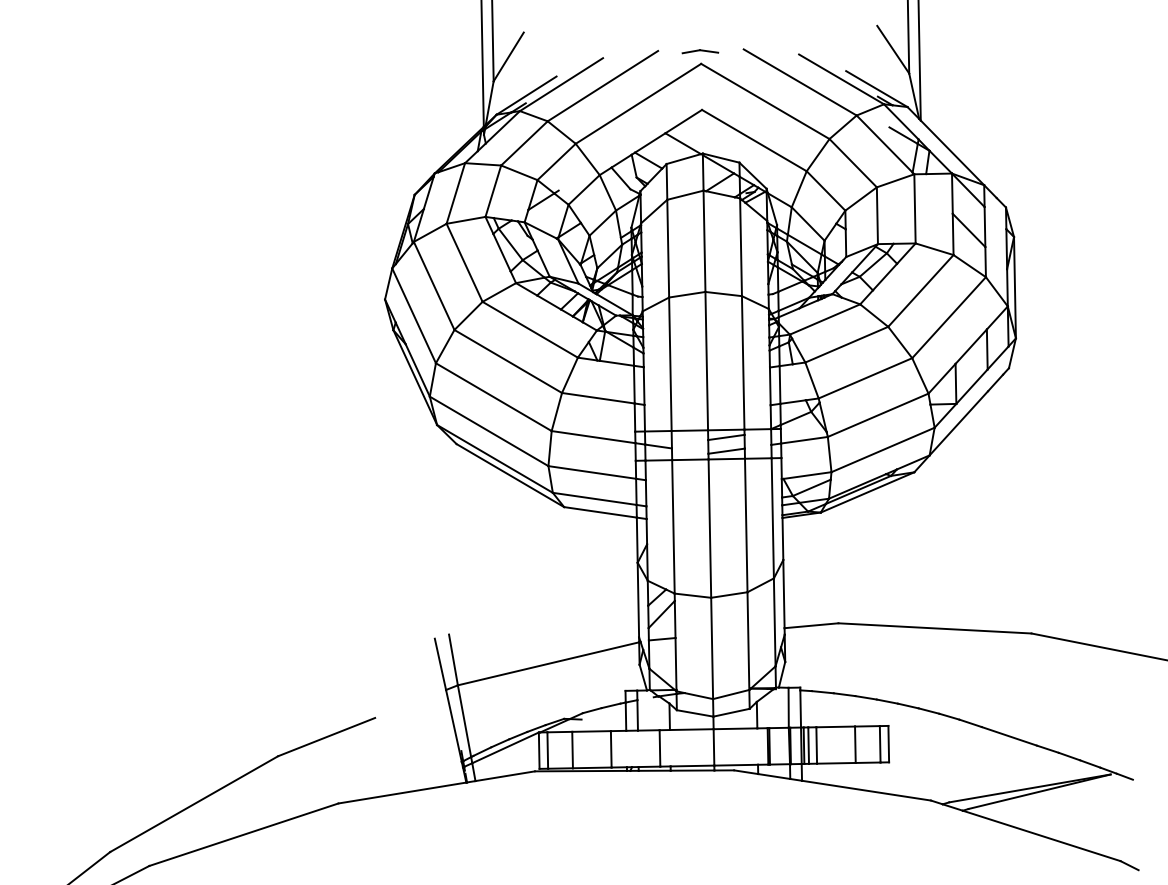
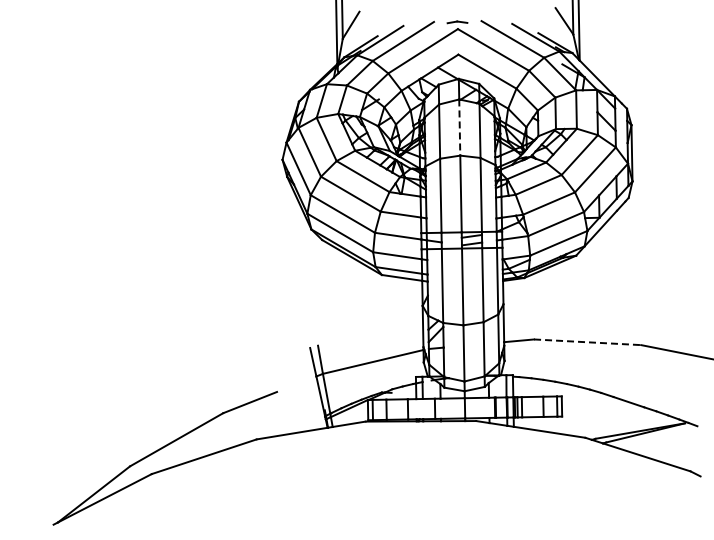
line: (704, 243) -> (459, 128), solid -> dashed
line: (934, 628) -> (587, 342), solid -> dashed

